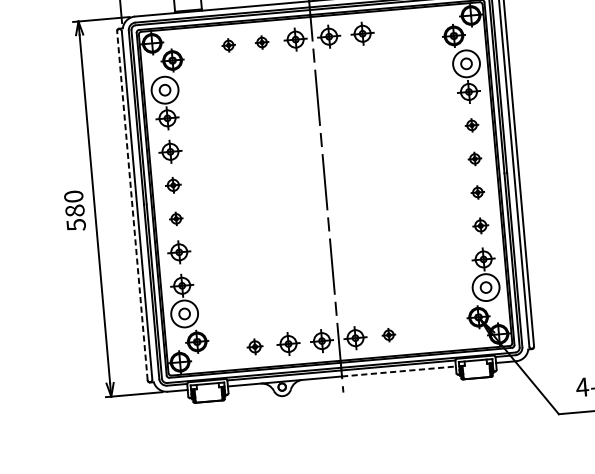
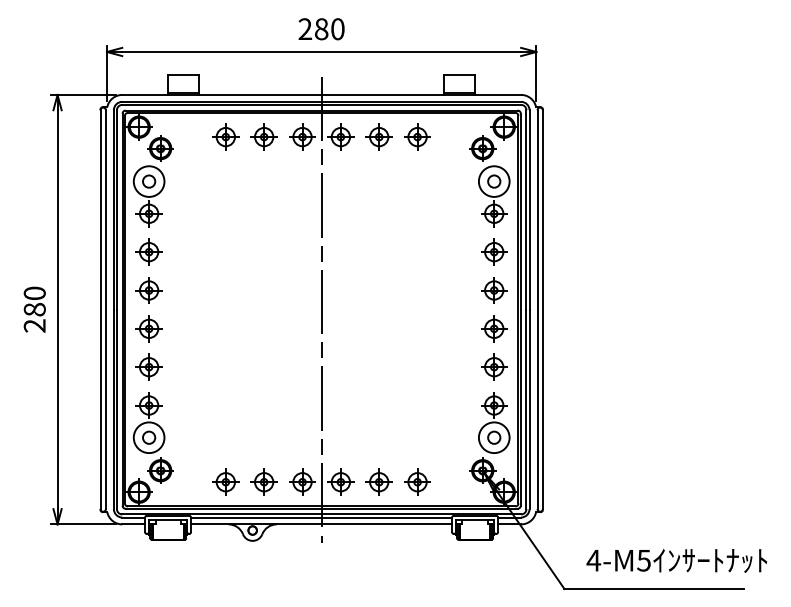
part: (396, 30) -> (417, 136), added
part: (261, 42) -> (263, 136), size x1.67
part: (228, 45) -> (225, 136), size x1.67
part: (472, 124) -> (494, 251), size x1.67
part: (475, 158) -> (494, 290), size x1.67
part: (172, 185) -> (148, 290), size x1.43
part: (477, 192) -> (494, 328), size x1.67
line: (132, 205) -> (100, 309), dashed -> solid
part: (175, 218) -> (148, 328), size x1.67
text: (75, 224) -> (34, 325), 580 -> 280
part: (480, 225) -> (494, 366), size x1.43
part: (422, 331) -> (417, 481), added
part: (388, 334) -> (378, 481), size x1.67
part: (254, 346) -> (225, 481), size x1.43
line: (399, 371) -> (387, 524), dashed -> solid

